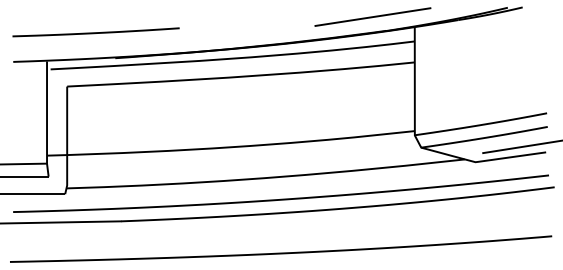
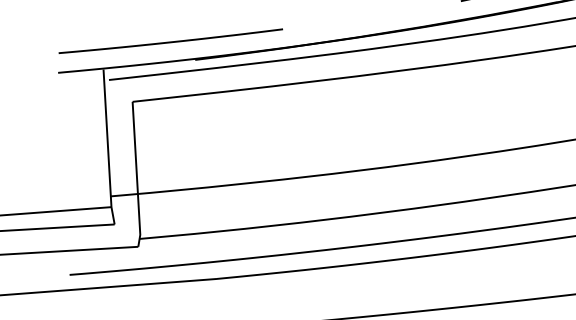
line: (95, 32) -> (170, 41), moved

